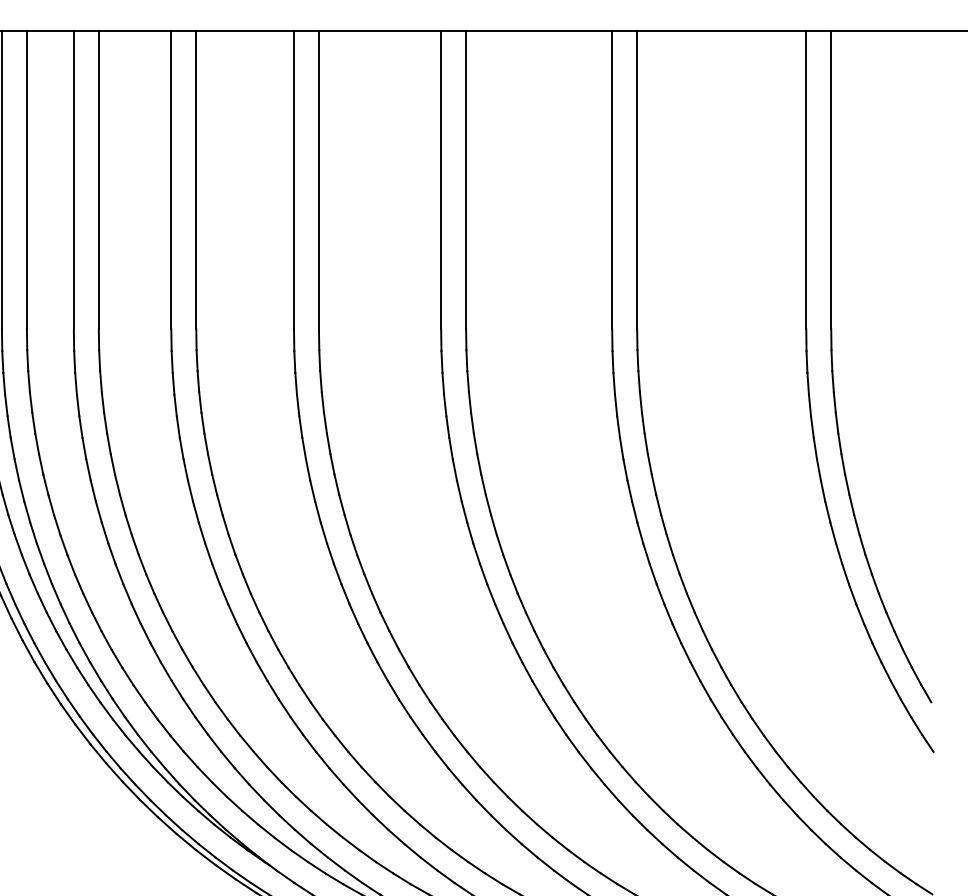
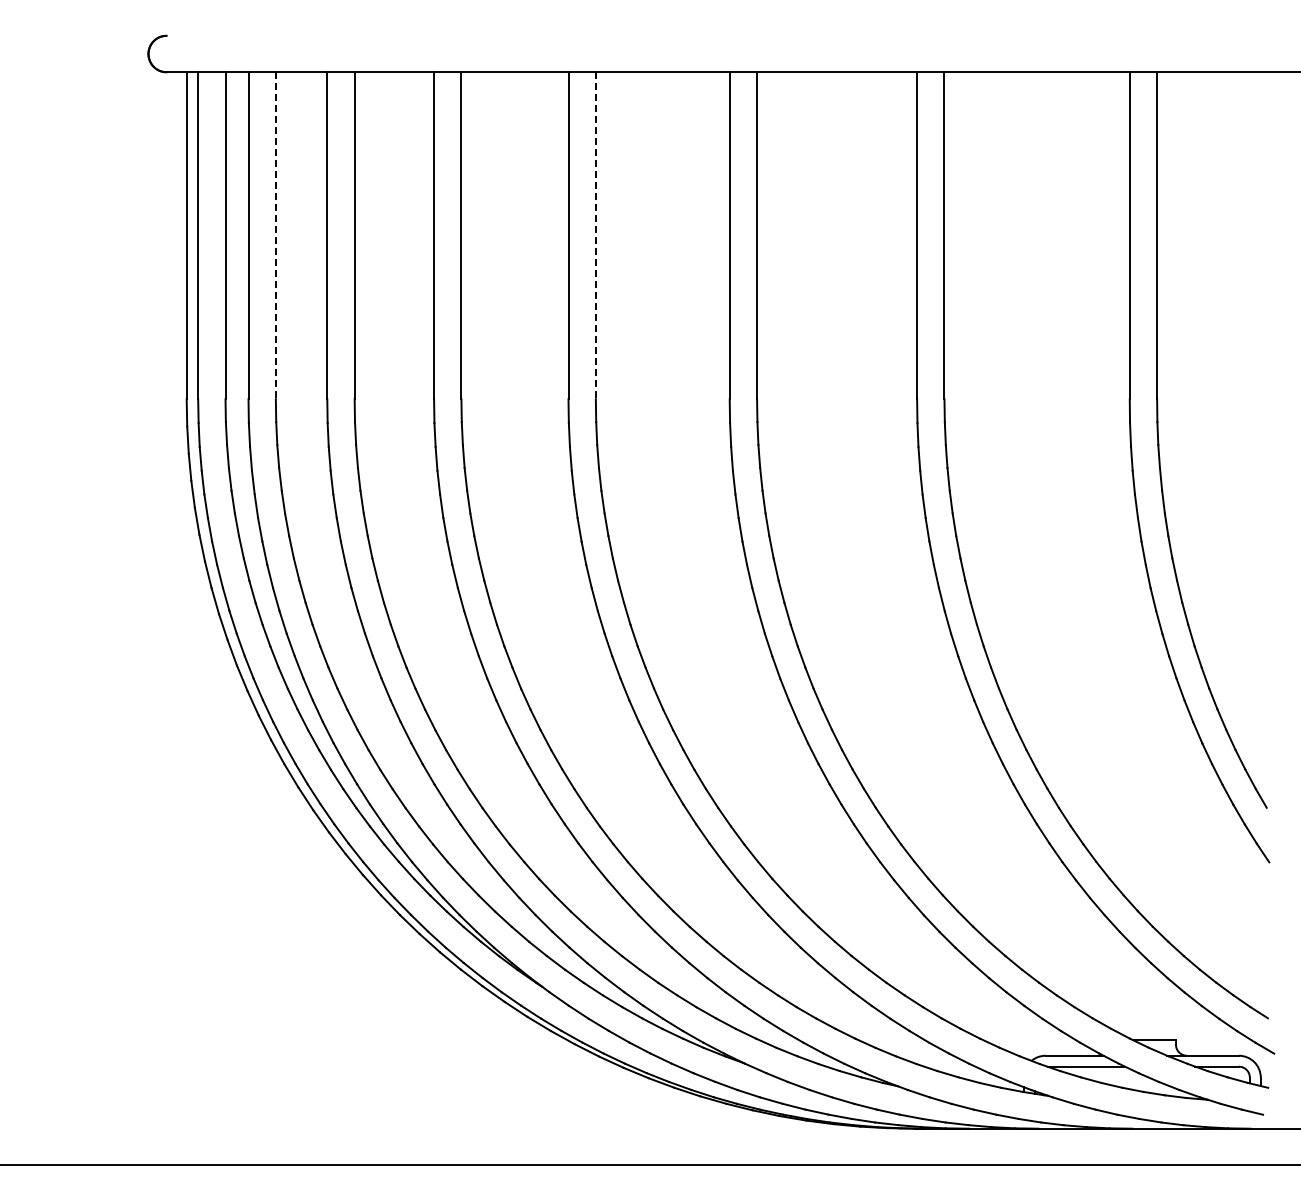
line: (26, 180) -> (275, 236), solid -> dashed
line: (318, 180) -> (595, 236), solid -> dashed

